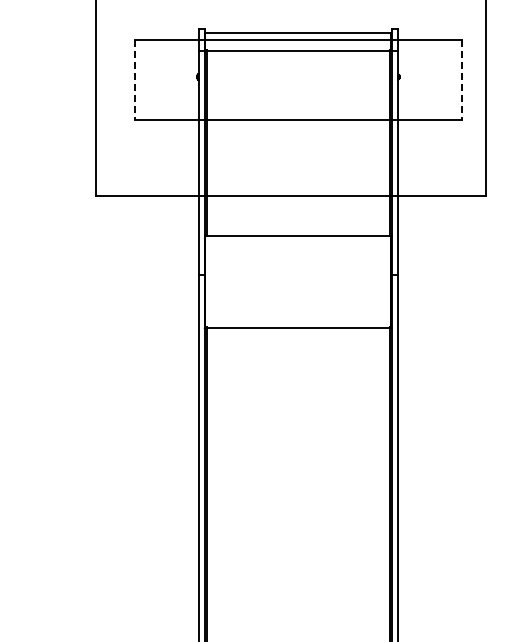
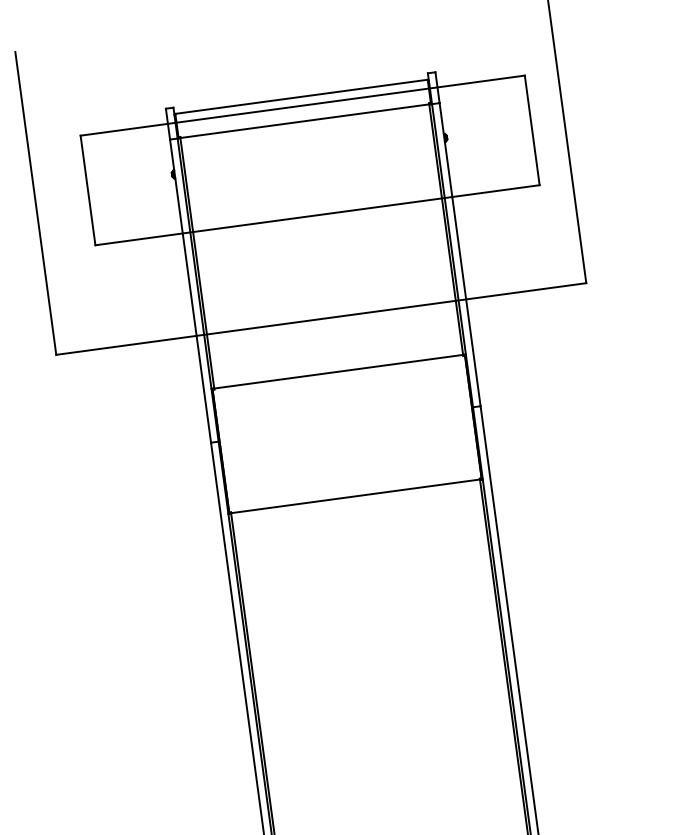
line: (134, 80) -> (87, 191), dashed -> solid
line: (461, 80) -> (531, 131), dashed -> solid

